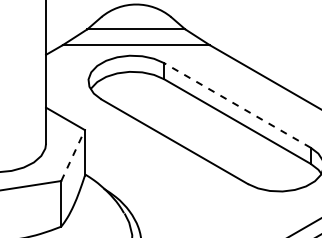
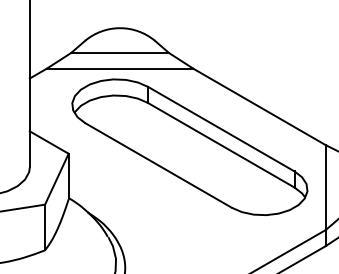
line: (237, 105) -> (221, 129), dashed -> solid
line: (73, 154) -> (57, 178), dashed -> solid

